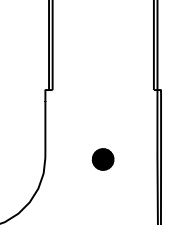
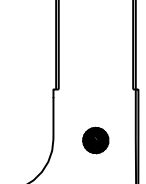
part: (102, 159) -> (95, 140), size x1.67

